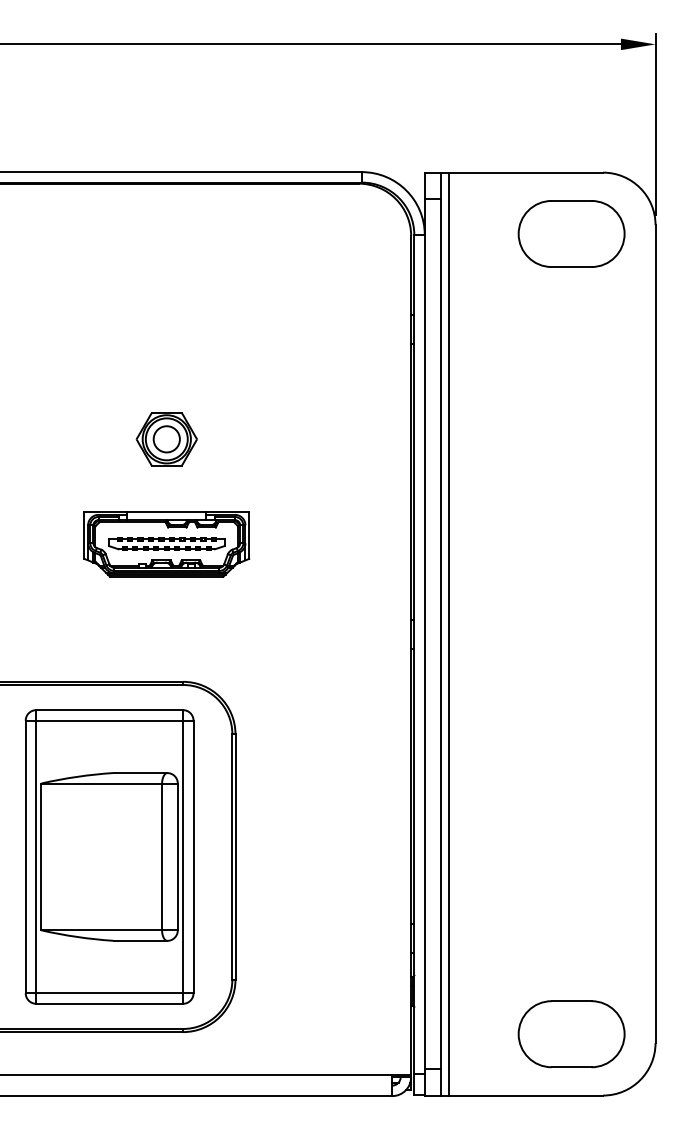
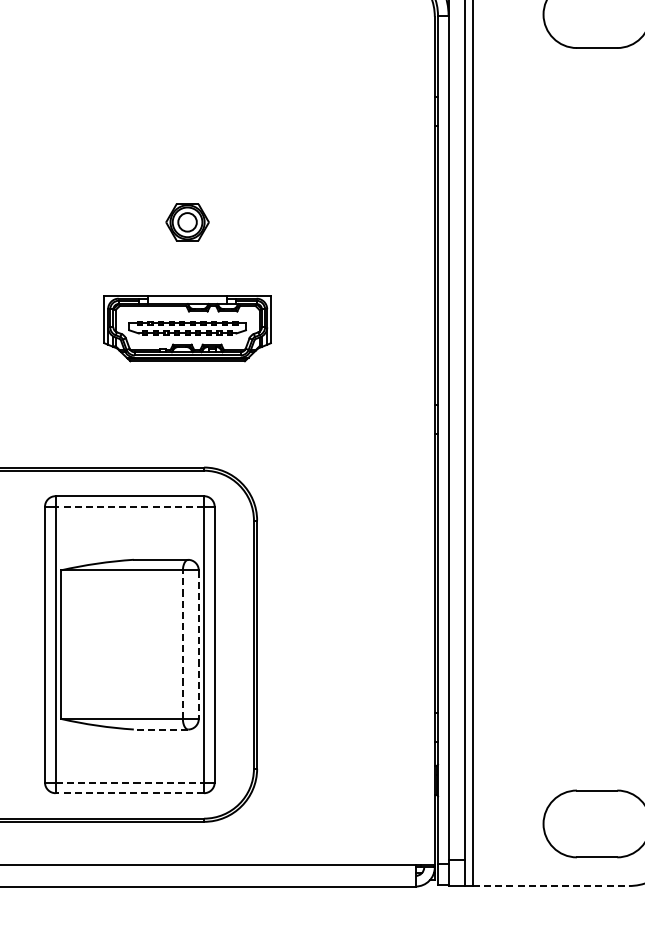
part: (166, 439) -> (187, 222), size x0.7
line: (109, 720) -> (129, 506), solid -> dashed
line: (162, 856) -> (183, 644), solid -> dashed
line: (177, 857) -> (198, 645), solid -> dashed
line: (140, 940) -> (161, 729), solid -> dashed
line: (110, 993) -> (130, 782), solid -> dashed
line: (109, 1003) -> (129, 792), solid -> dashed
line: (526, 1095) -> (551, 885), solid -> dashed

